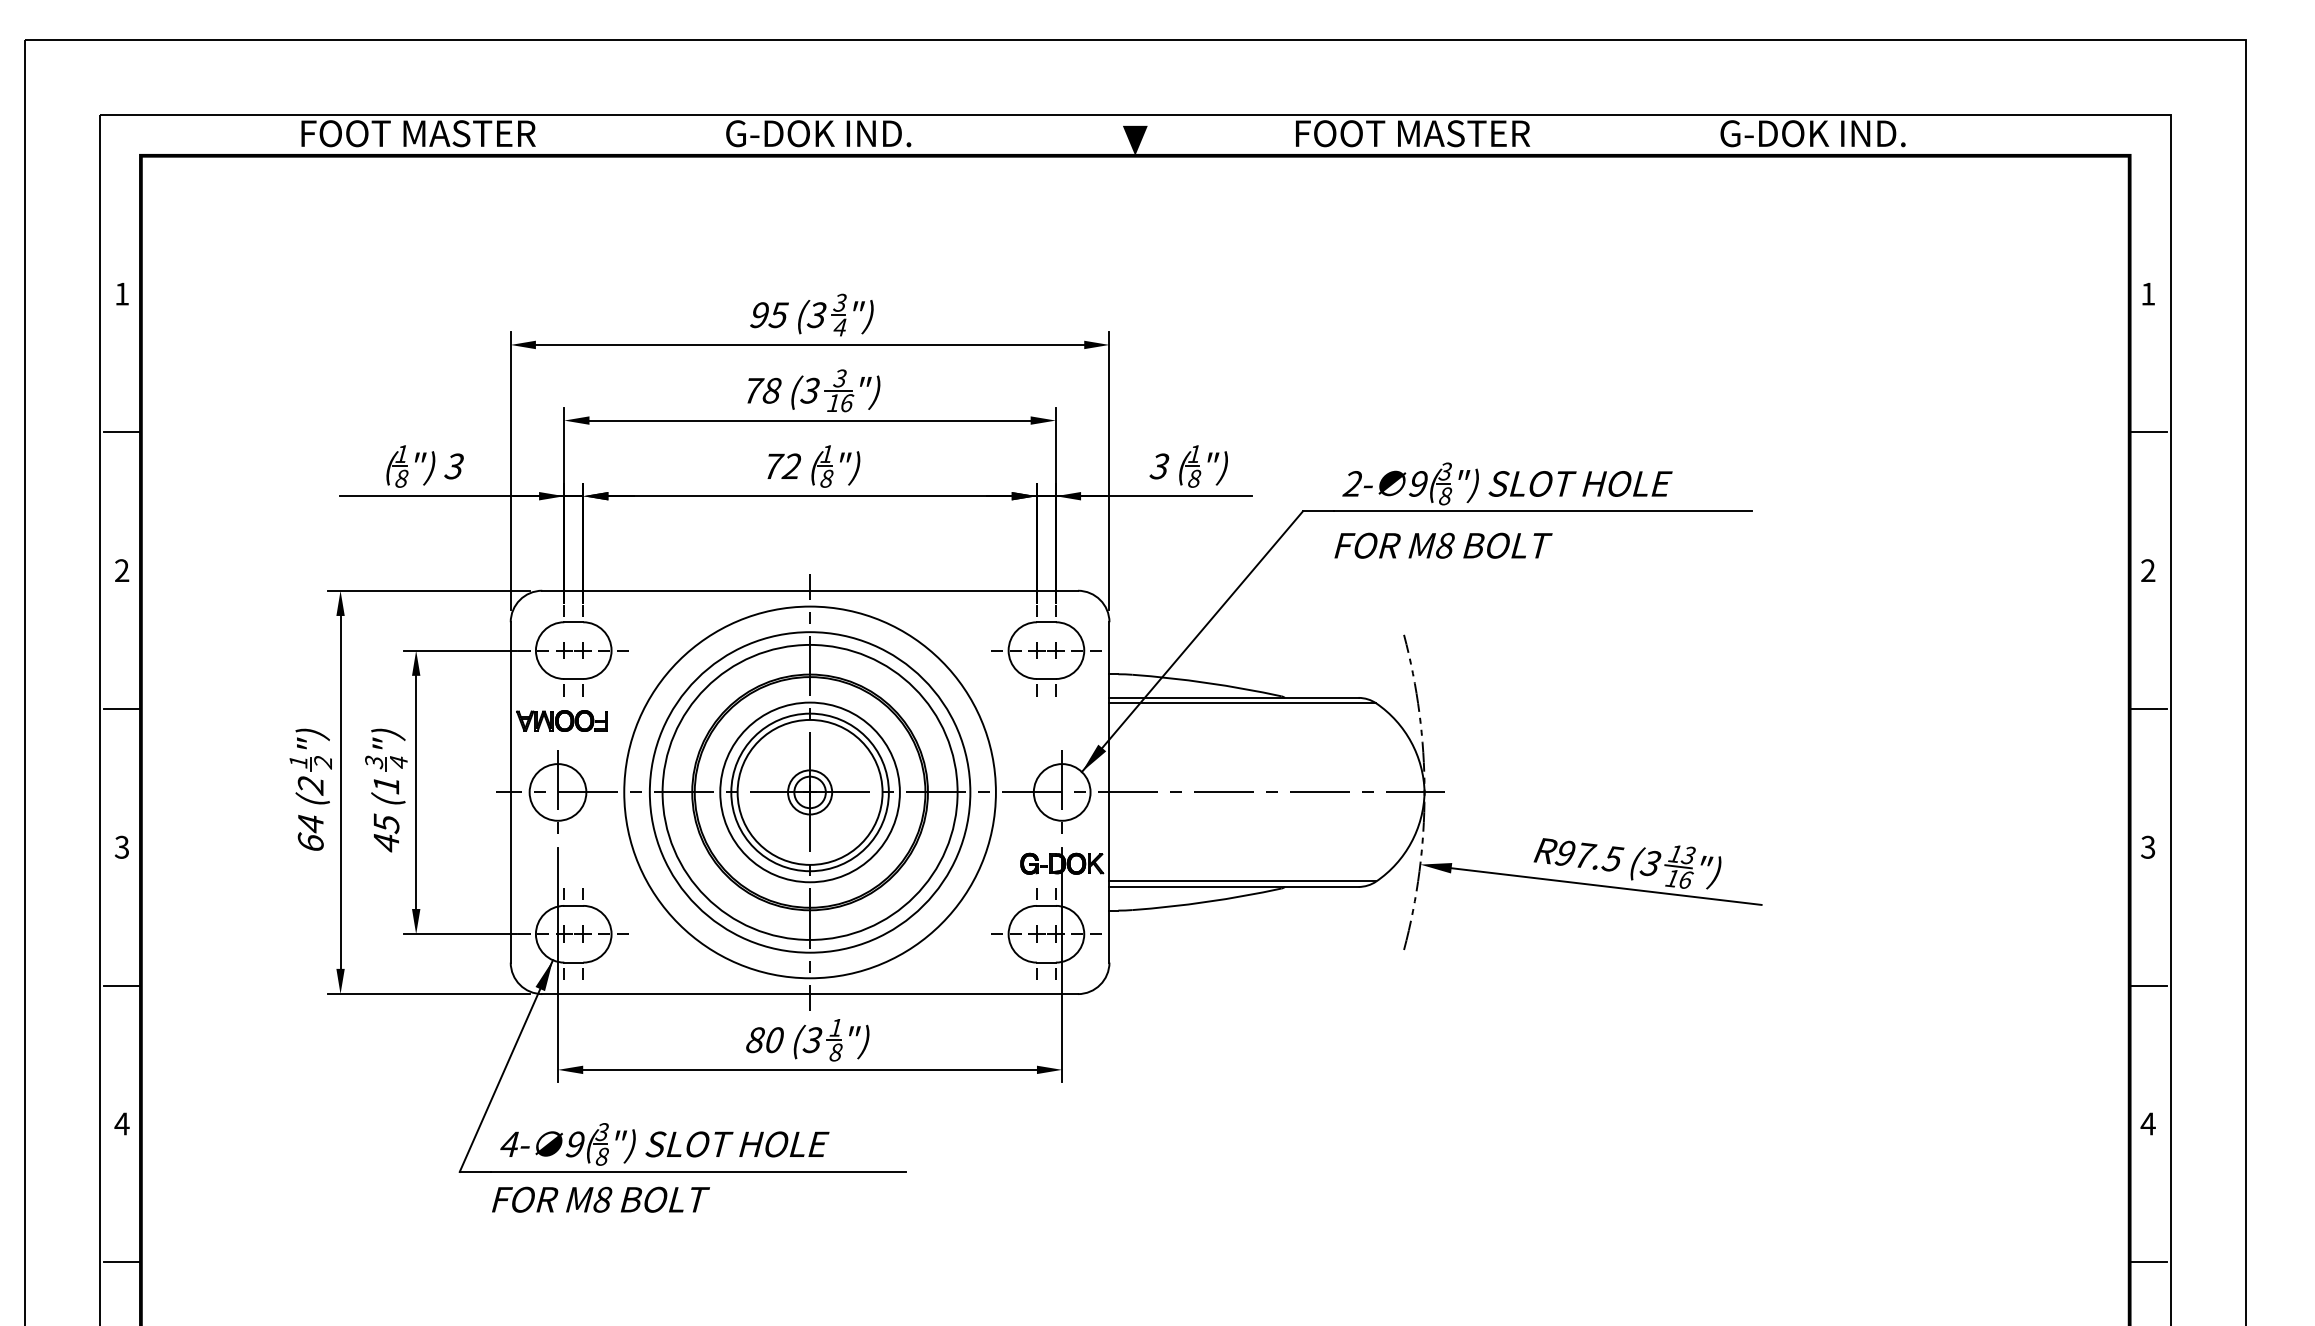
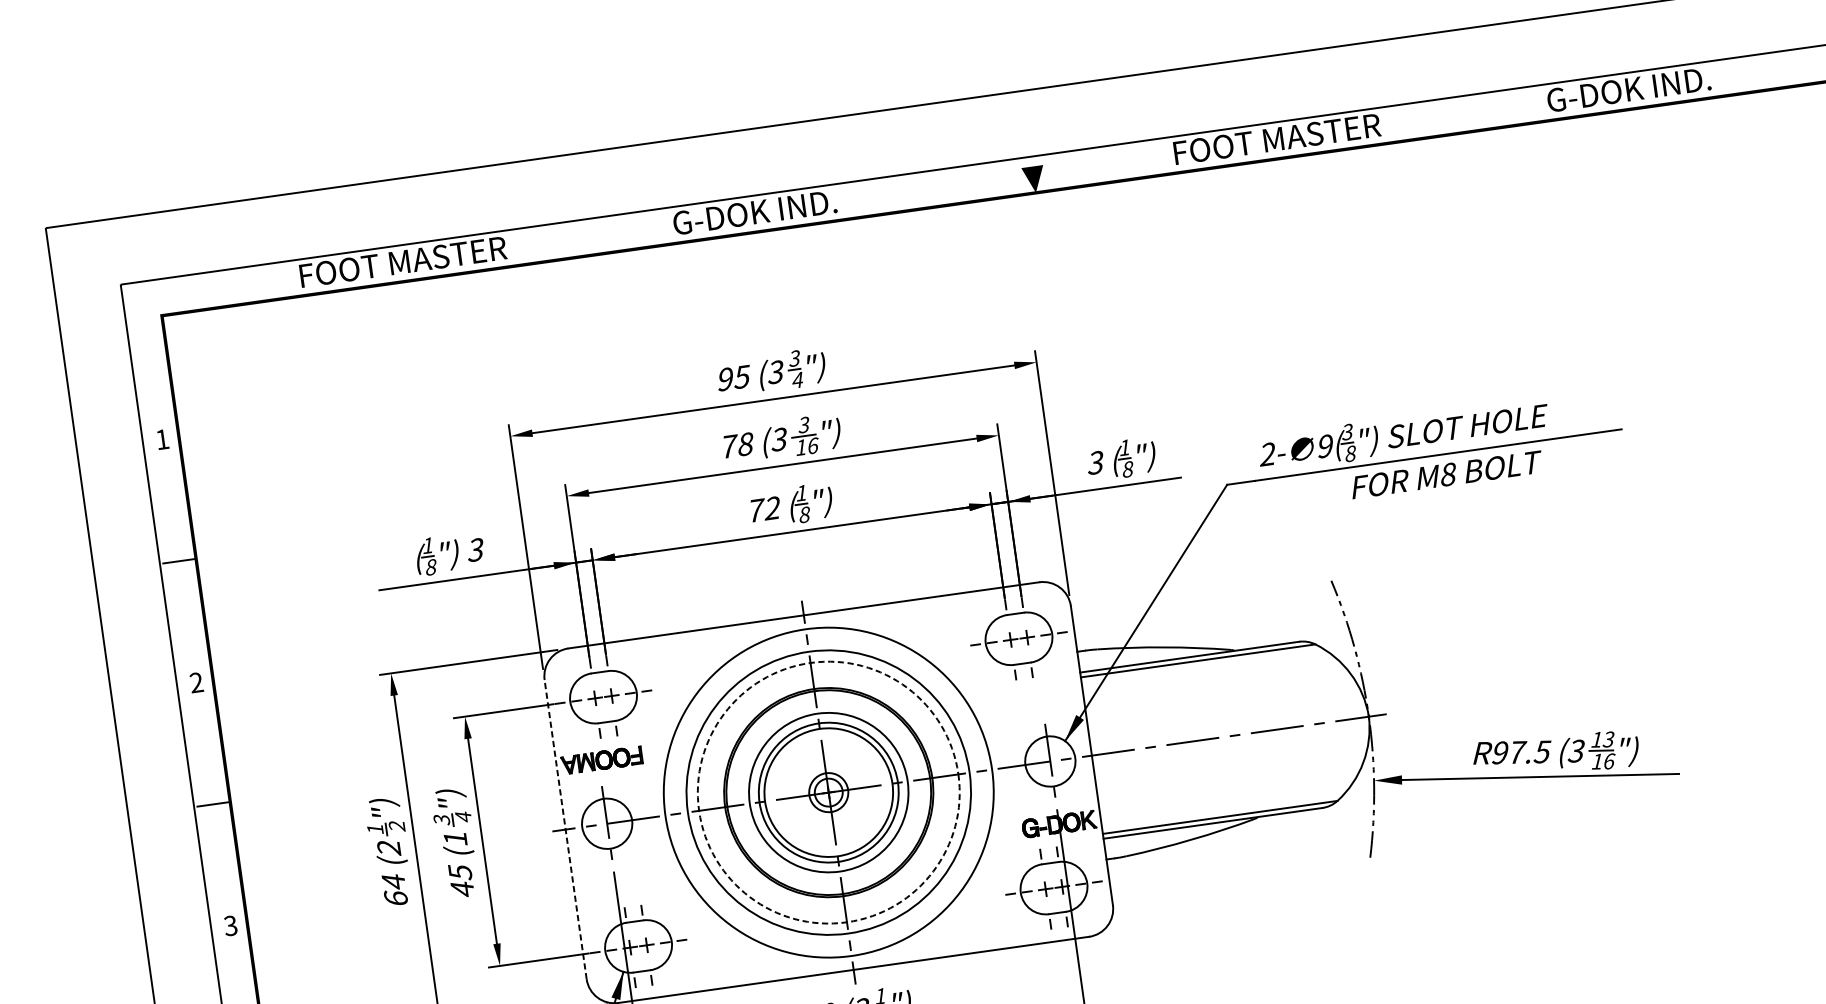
text: (1443, 545) -> (1446, 474), moved
line: (510, 791) -> (565, 828), solid -> dashed
circle: (809, 791) -> (828, 791), solid -> dashed

